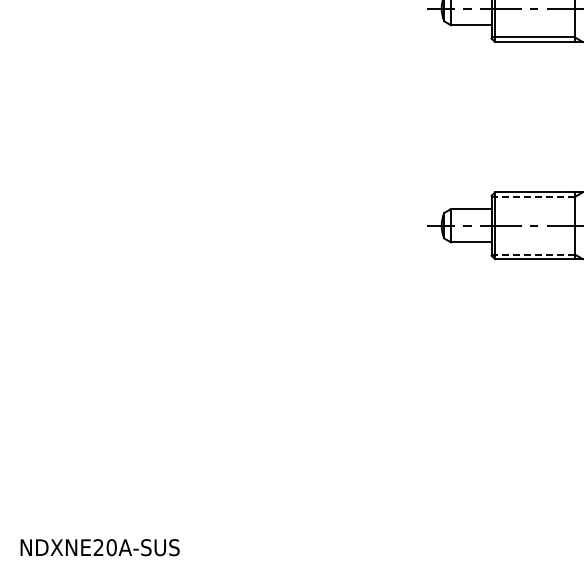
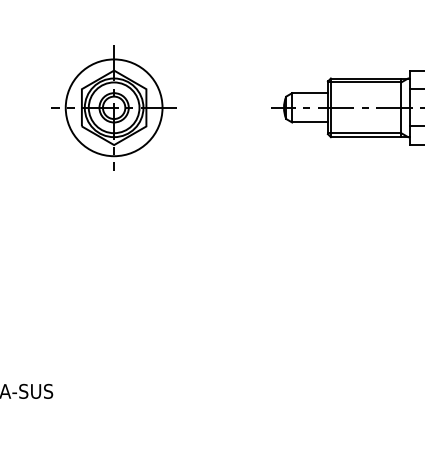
line: (533, 196) -> (364, 82), dashed -> solid
part: (248, 225) -> (113, 107), added
line: (533, 254) -> (364, 133), dashed -> solid

